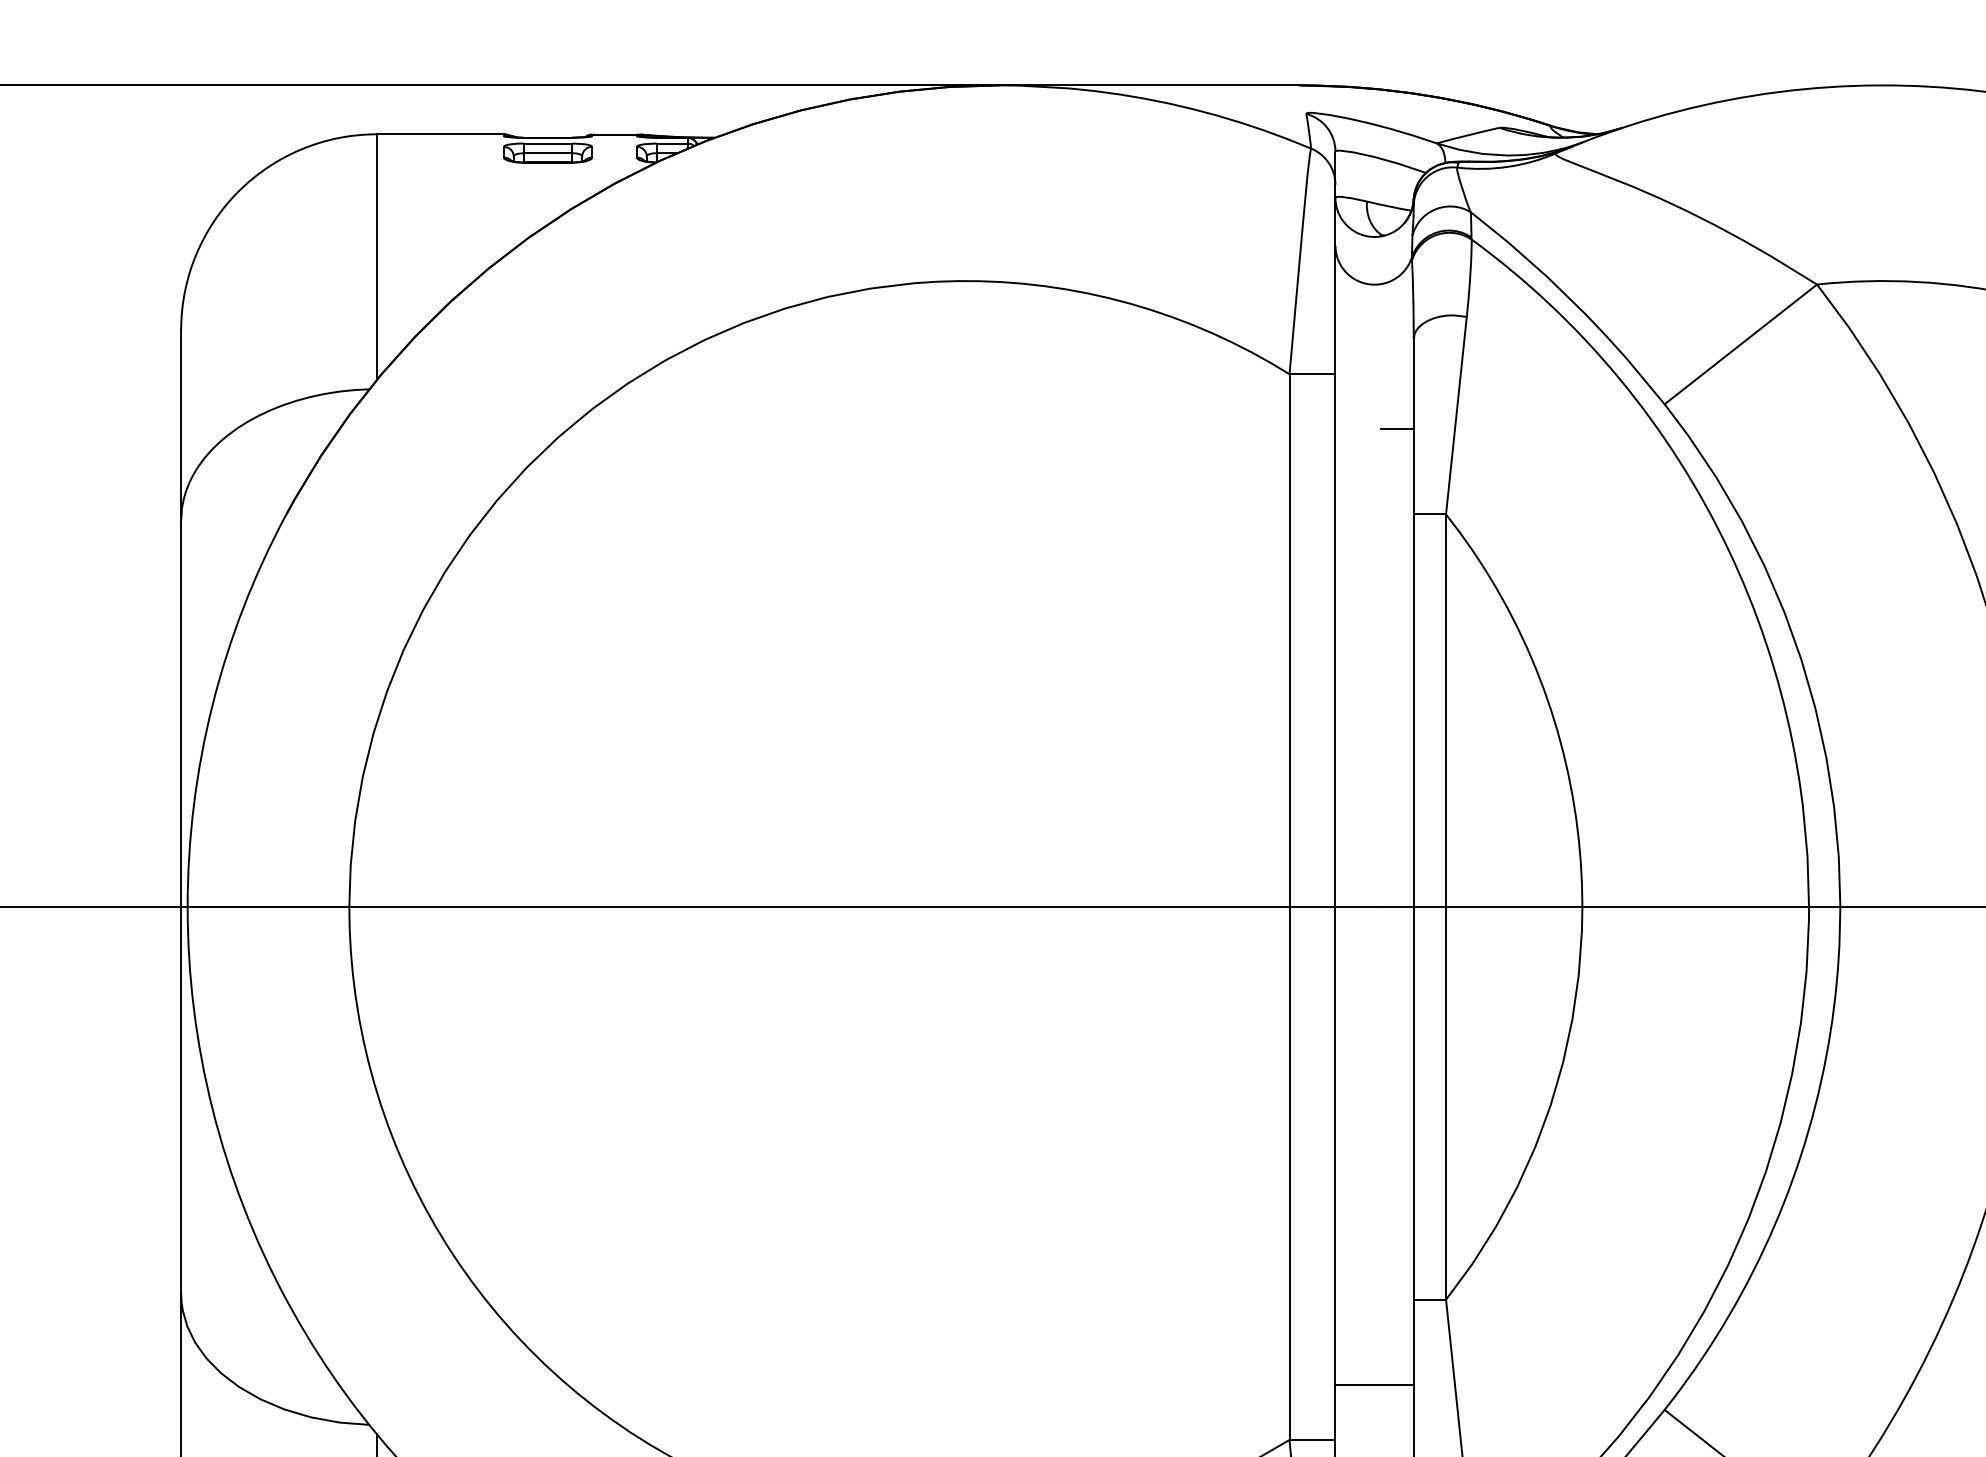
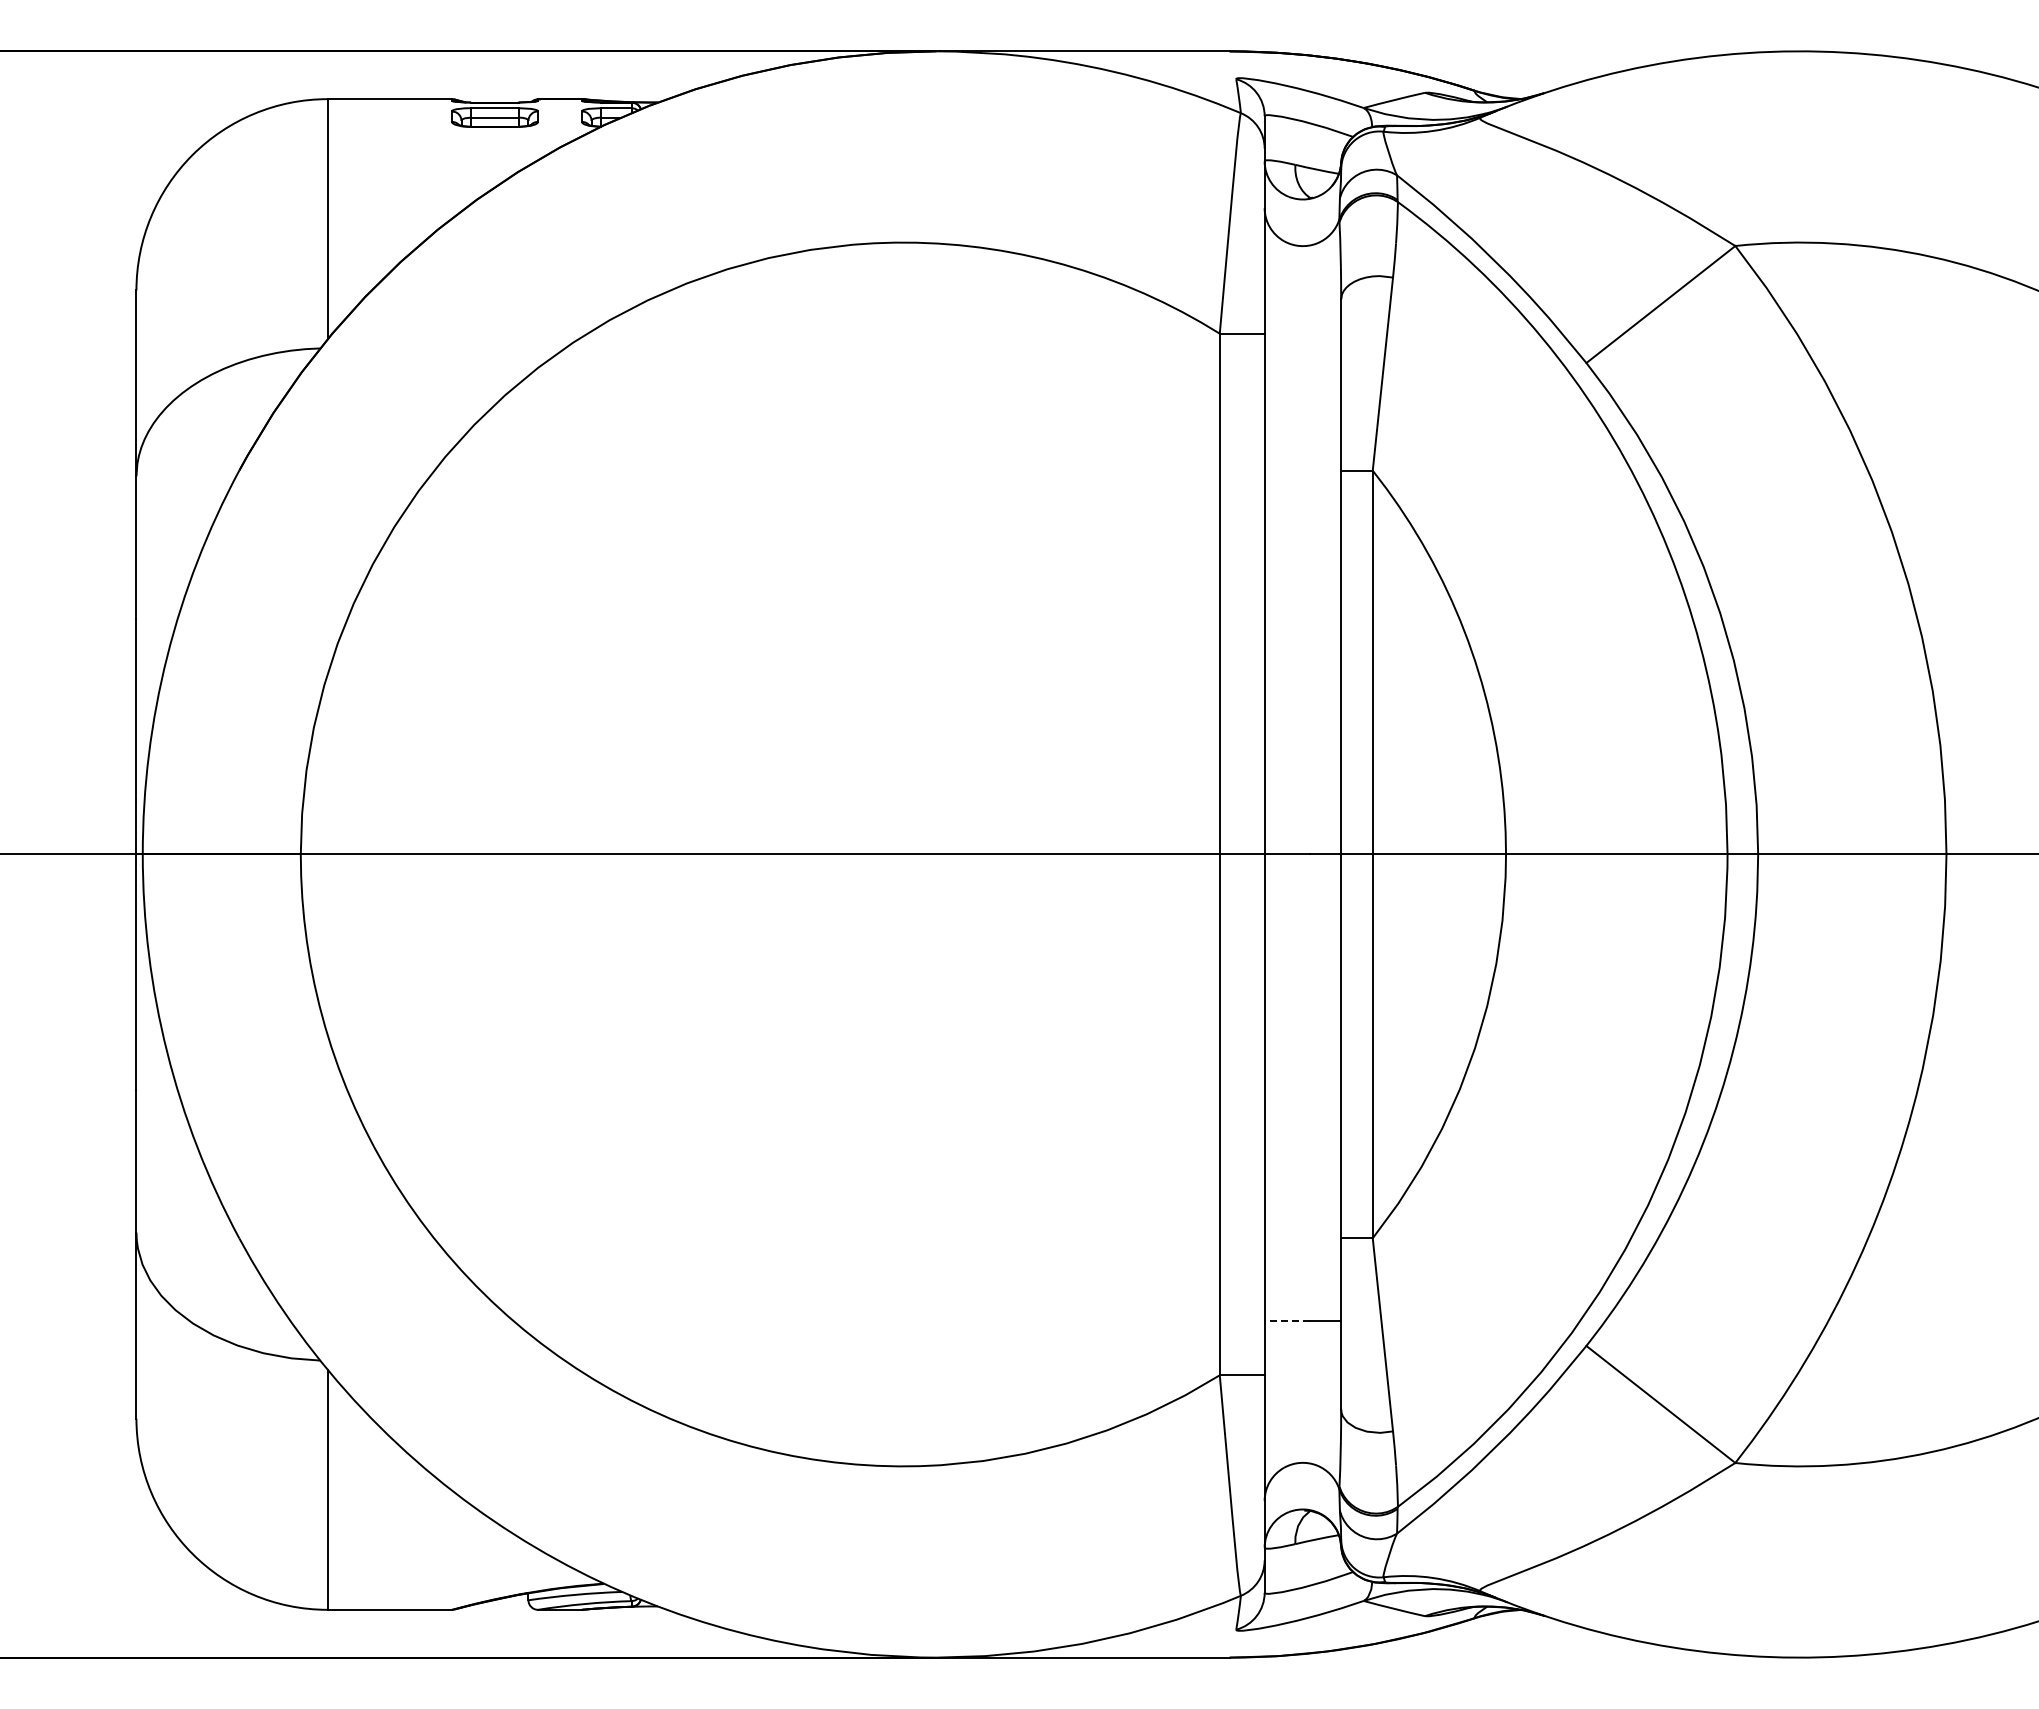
line: (1397, 429) -> (1325, 387), removed
line: (1357, 1384) -> (1286, 1321), solid -> dashed

